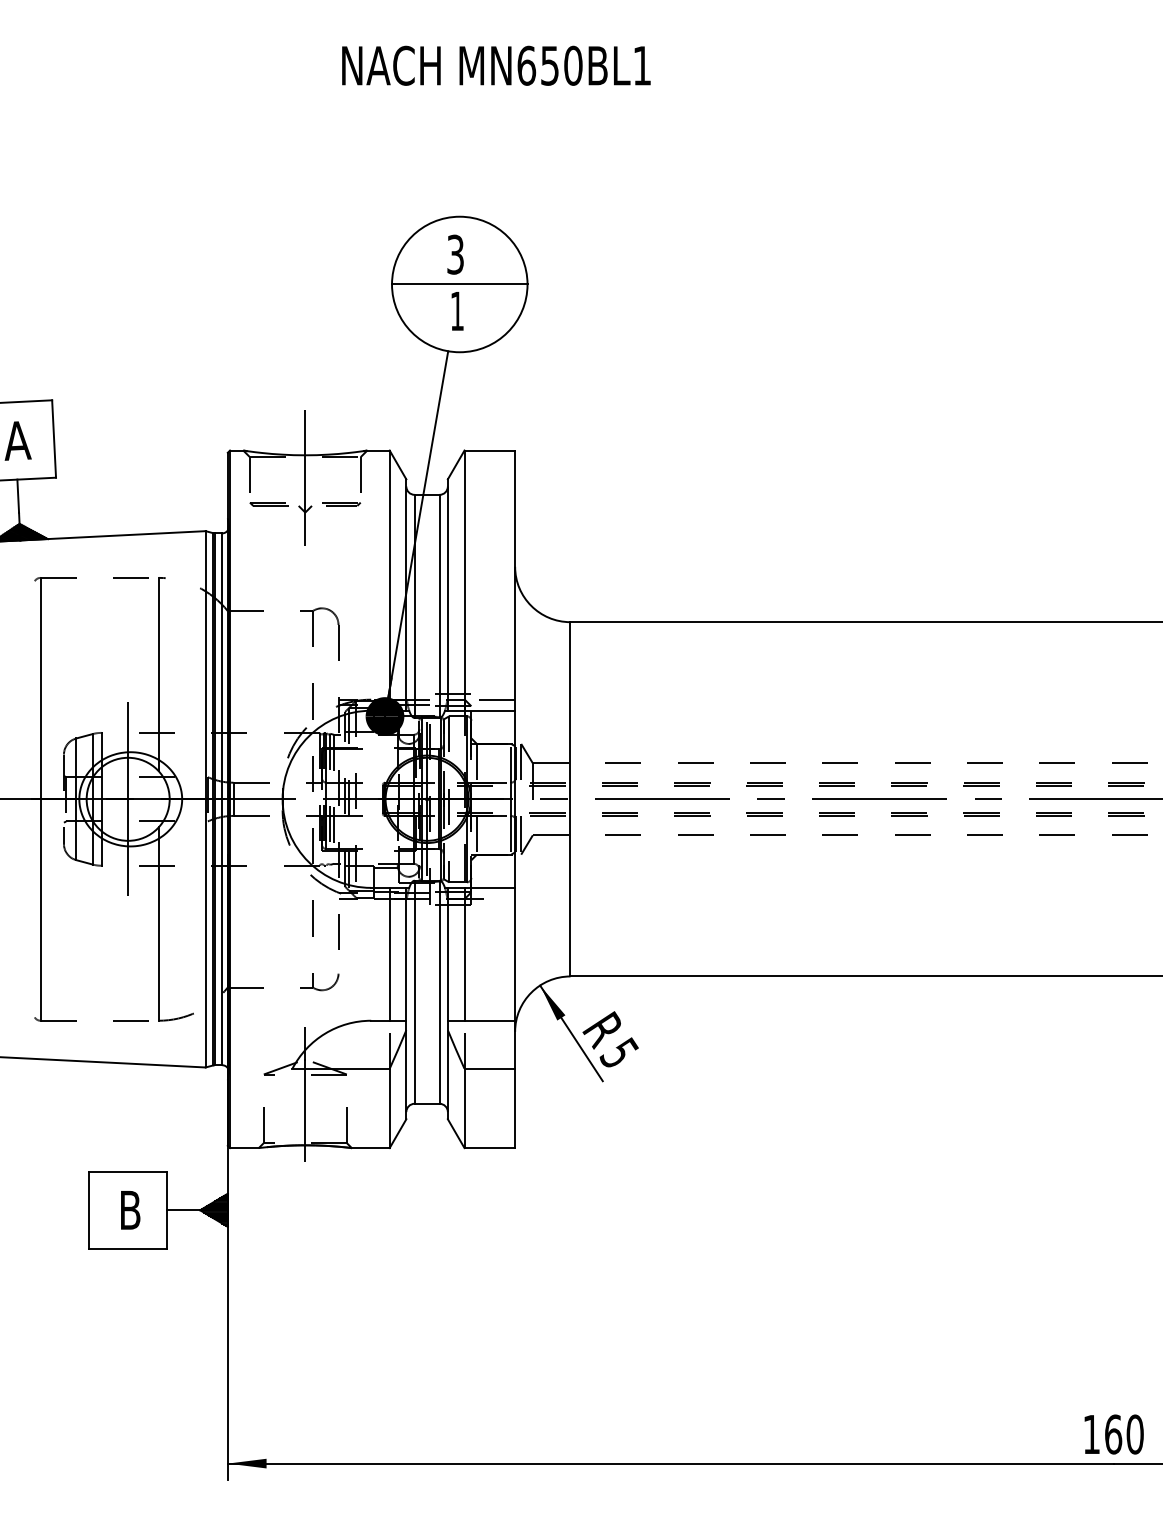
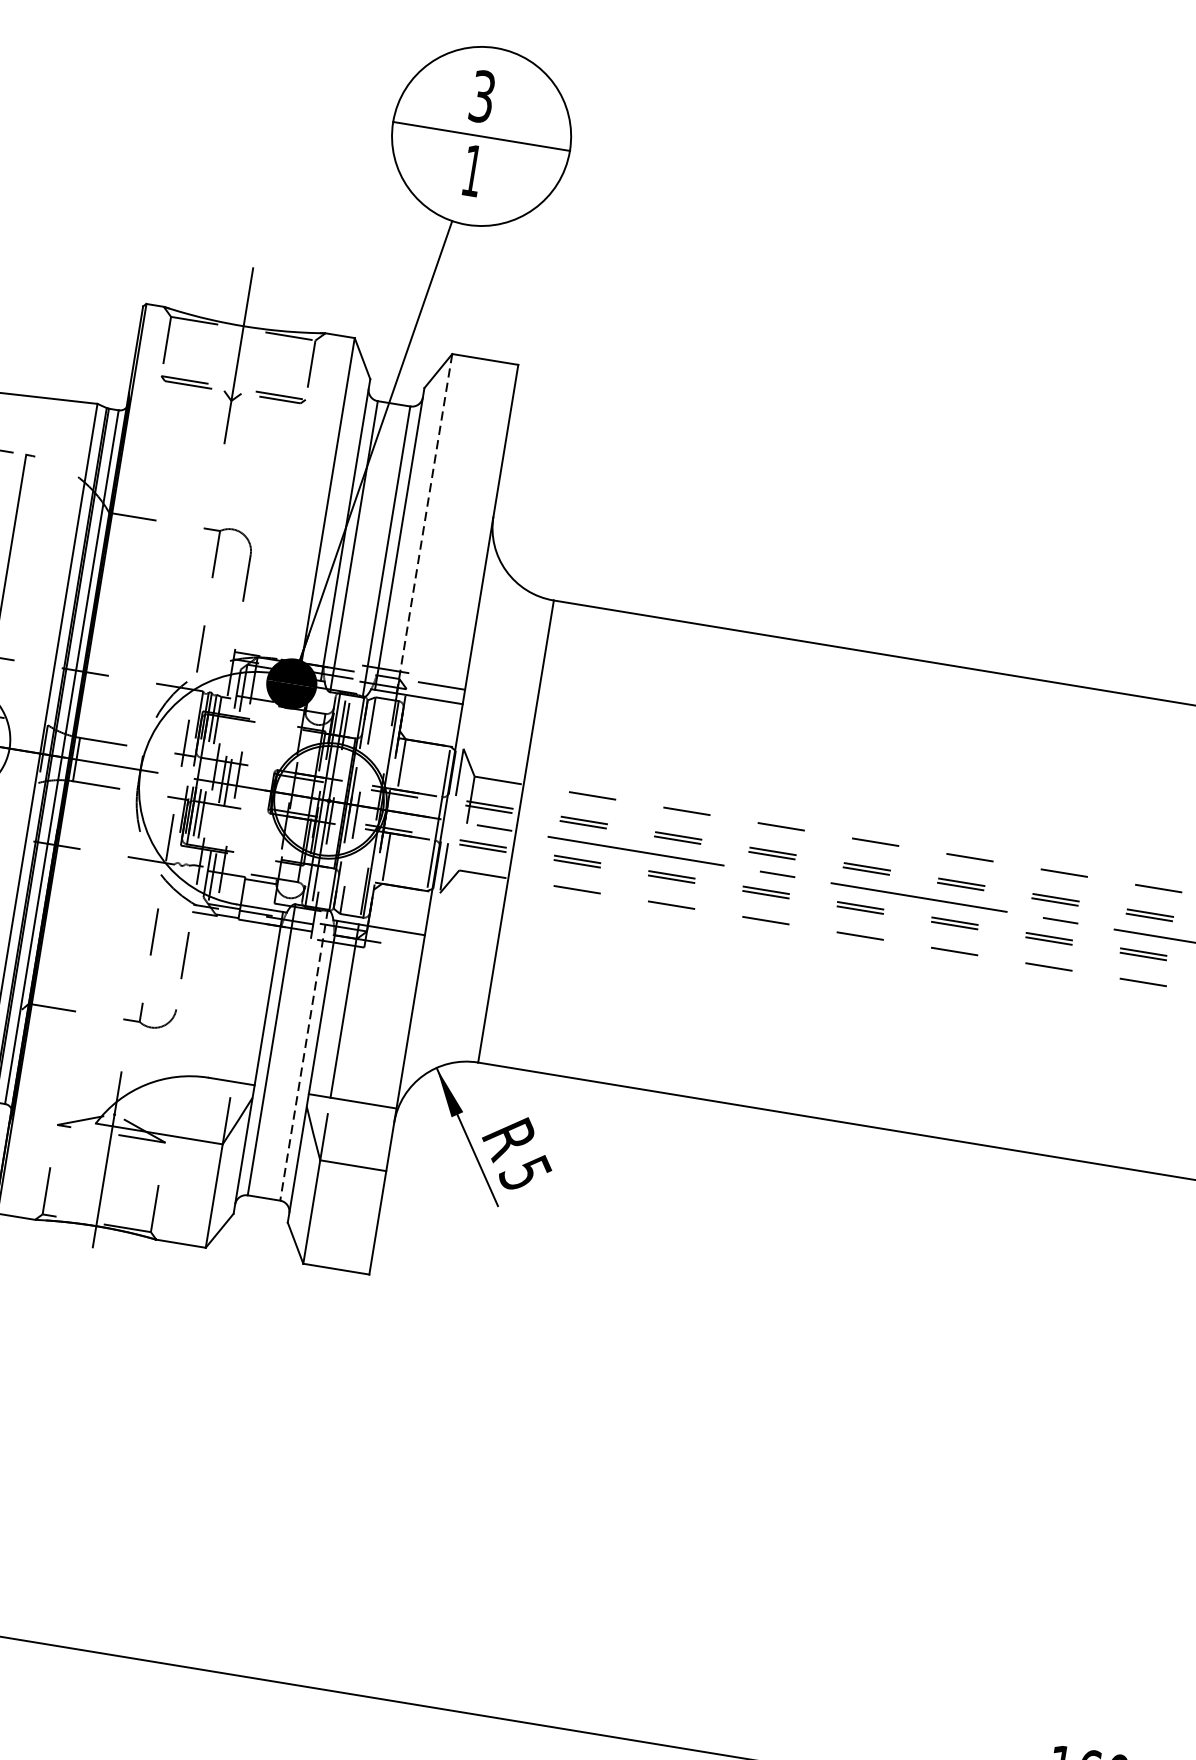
line: (464, 581) -> (424, 524), solid -> dashed
line: (389, 953) -> (247, 993), removed
line: (439, 992) -> (303, 1055), solid -> dashed

